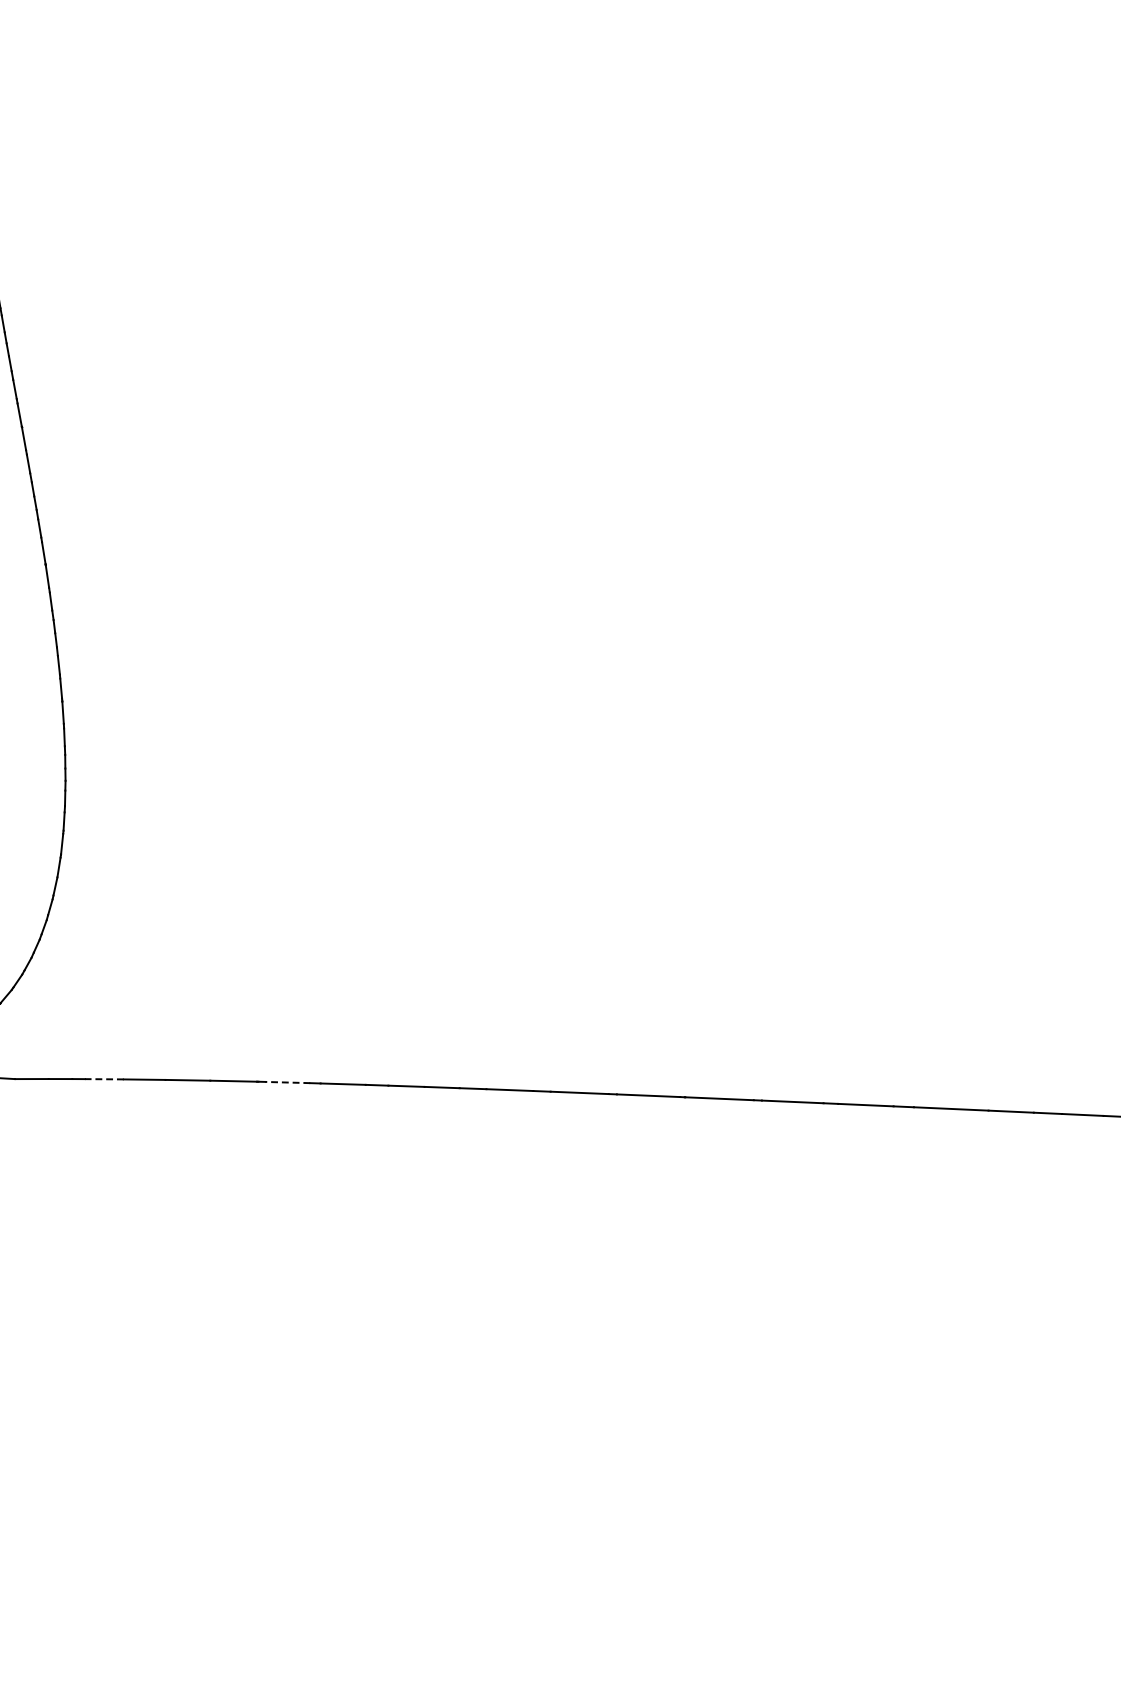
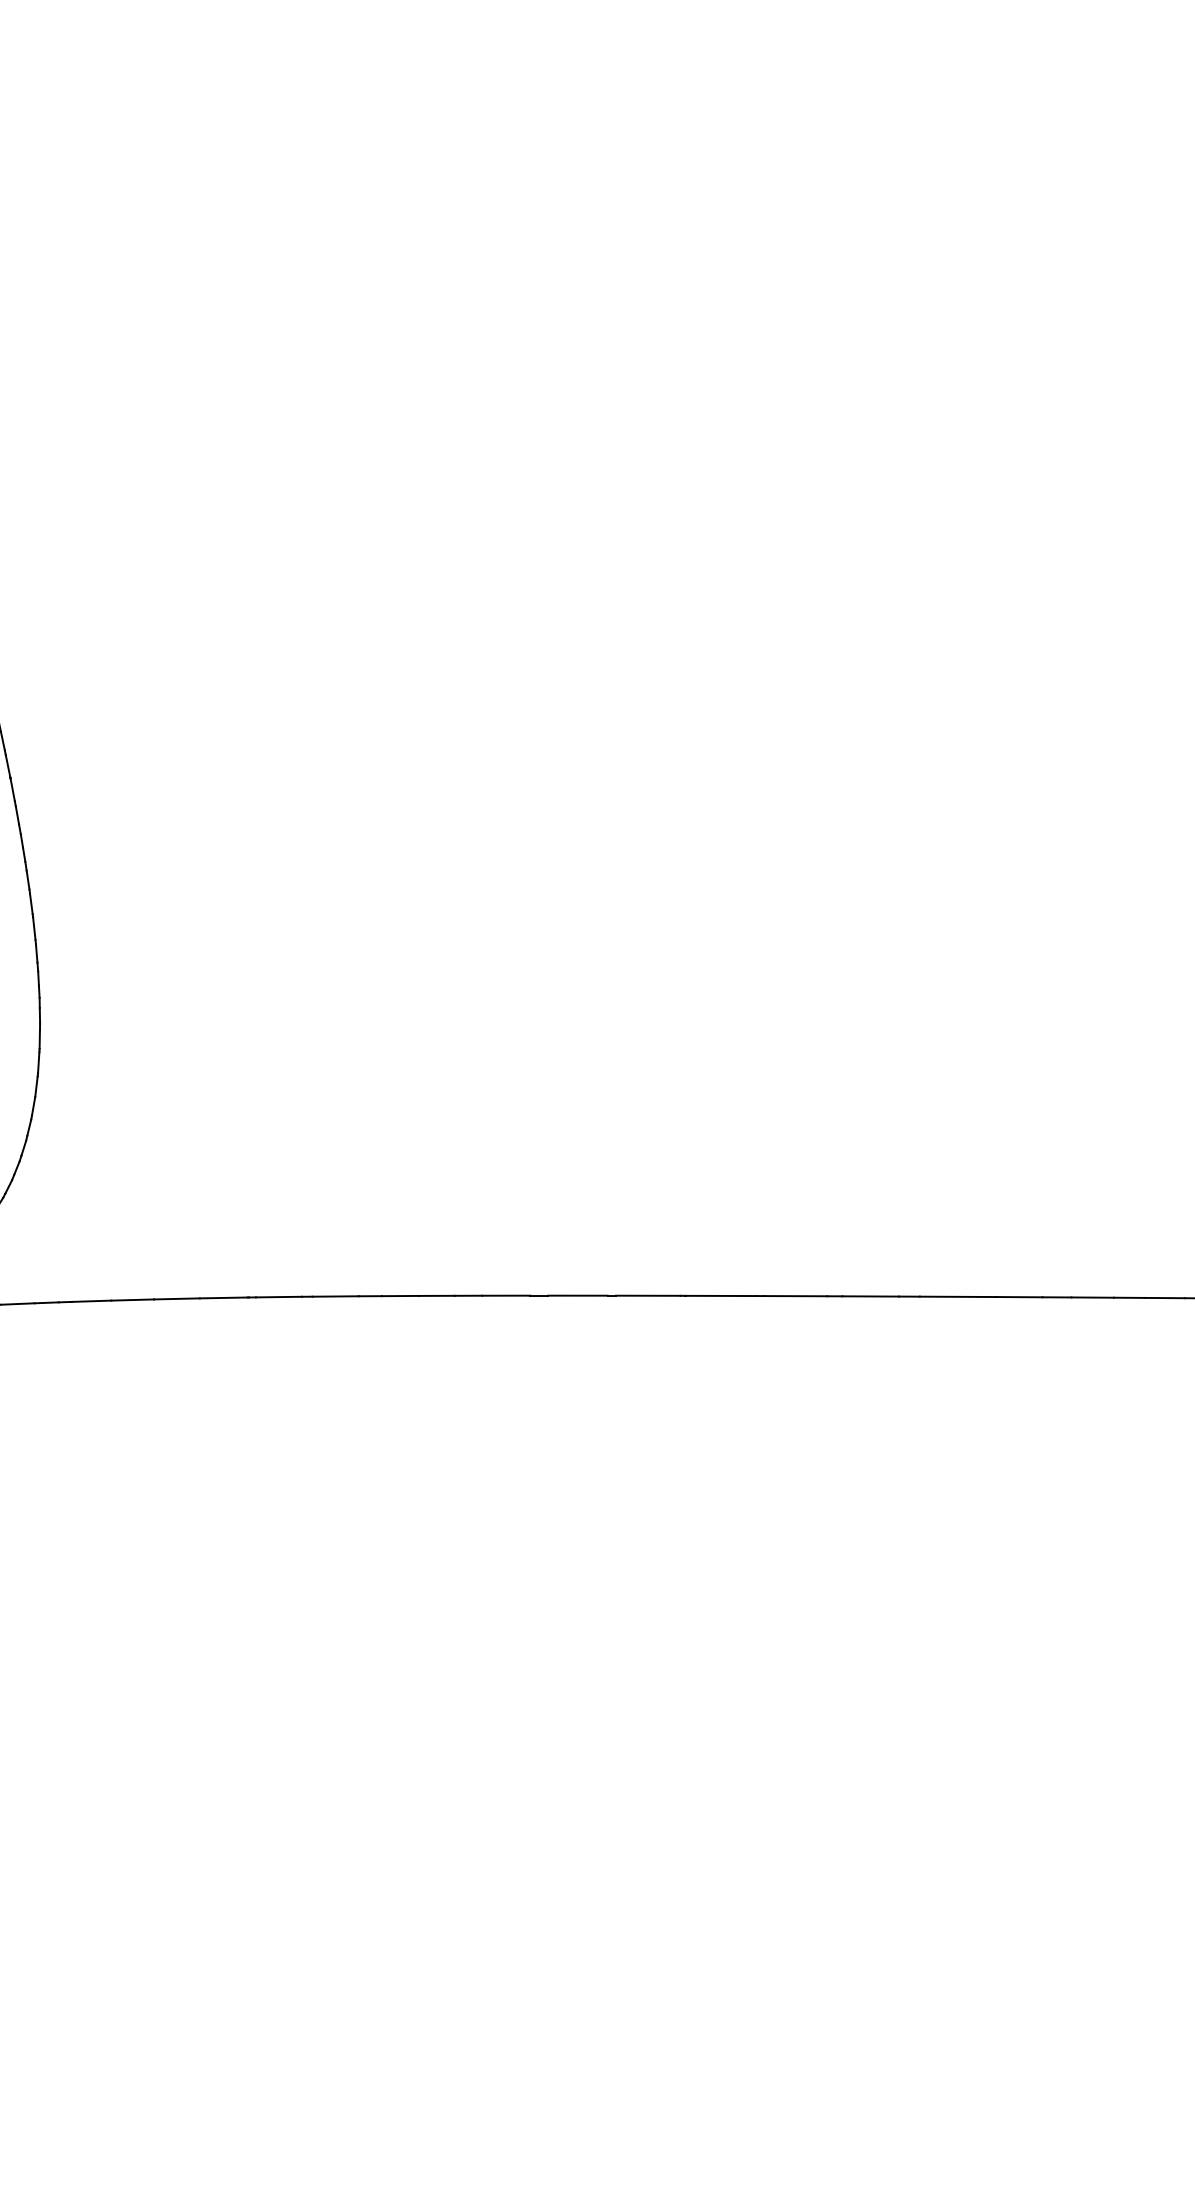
line: (104, 1079) -> (91, 1301), dashed -> solid
line: (288, 1082) -> (279, 1297), dashed -> solid

